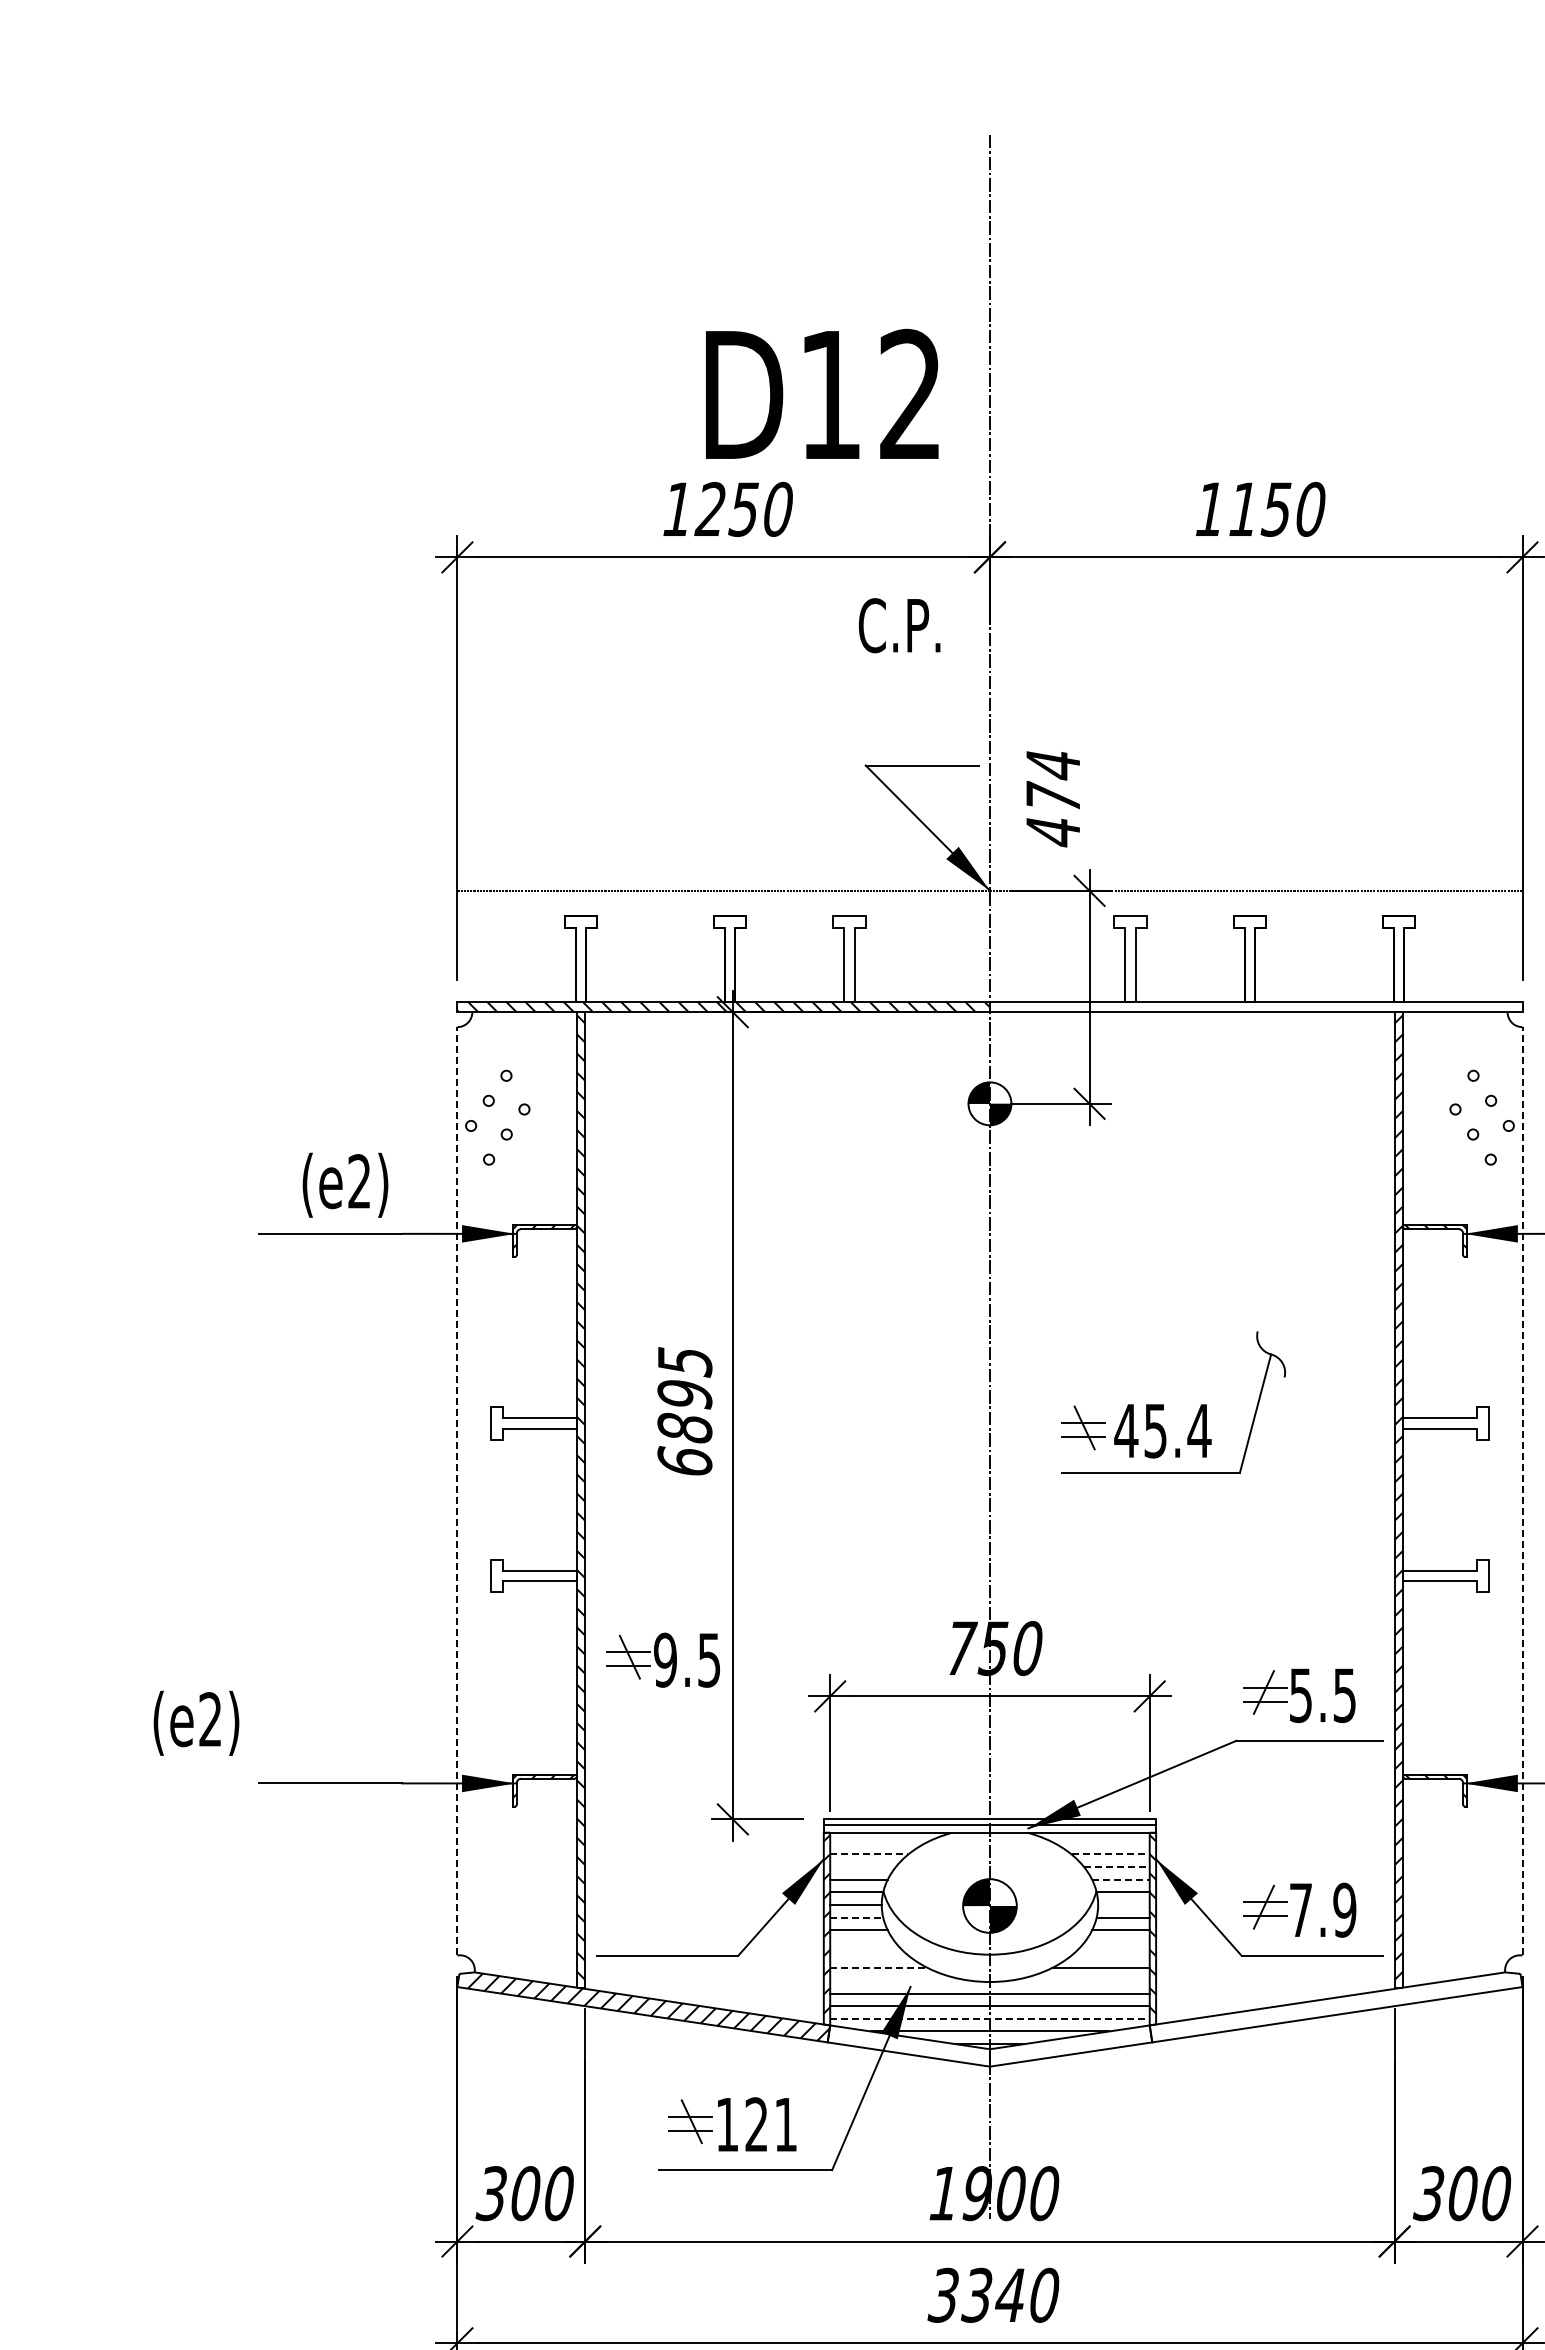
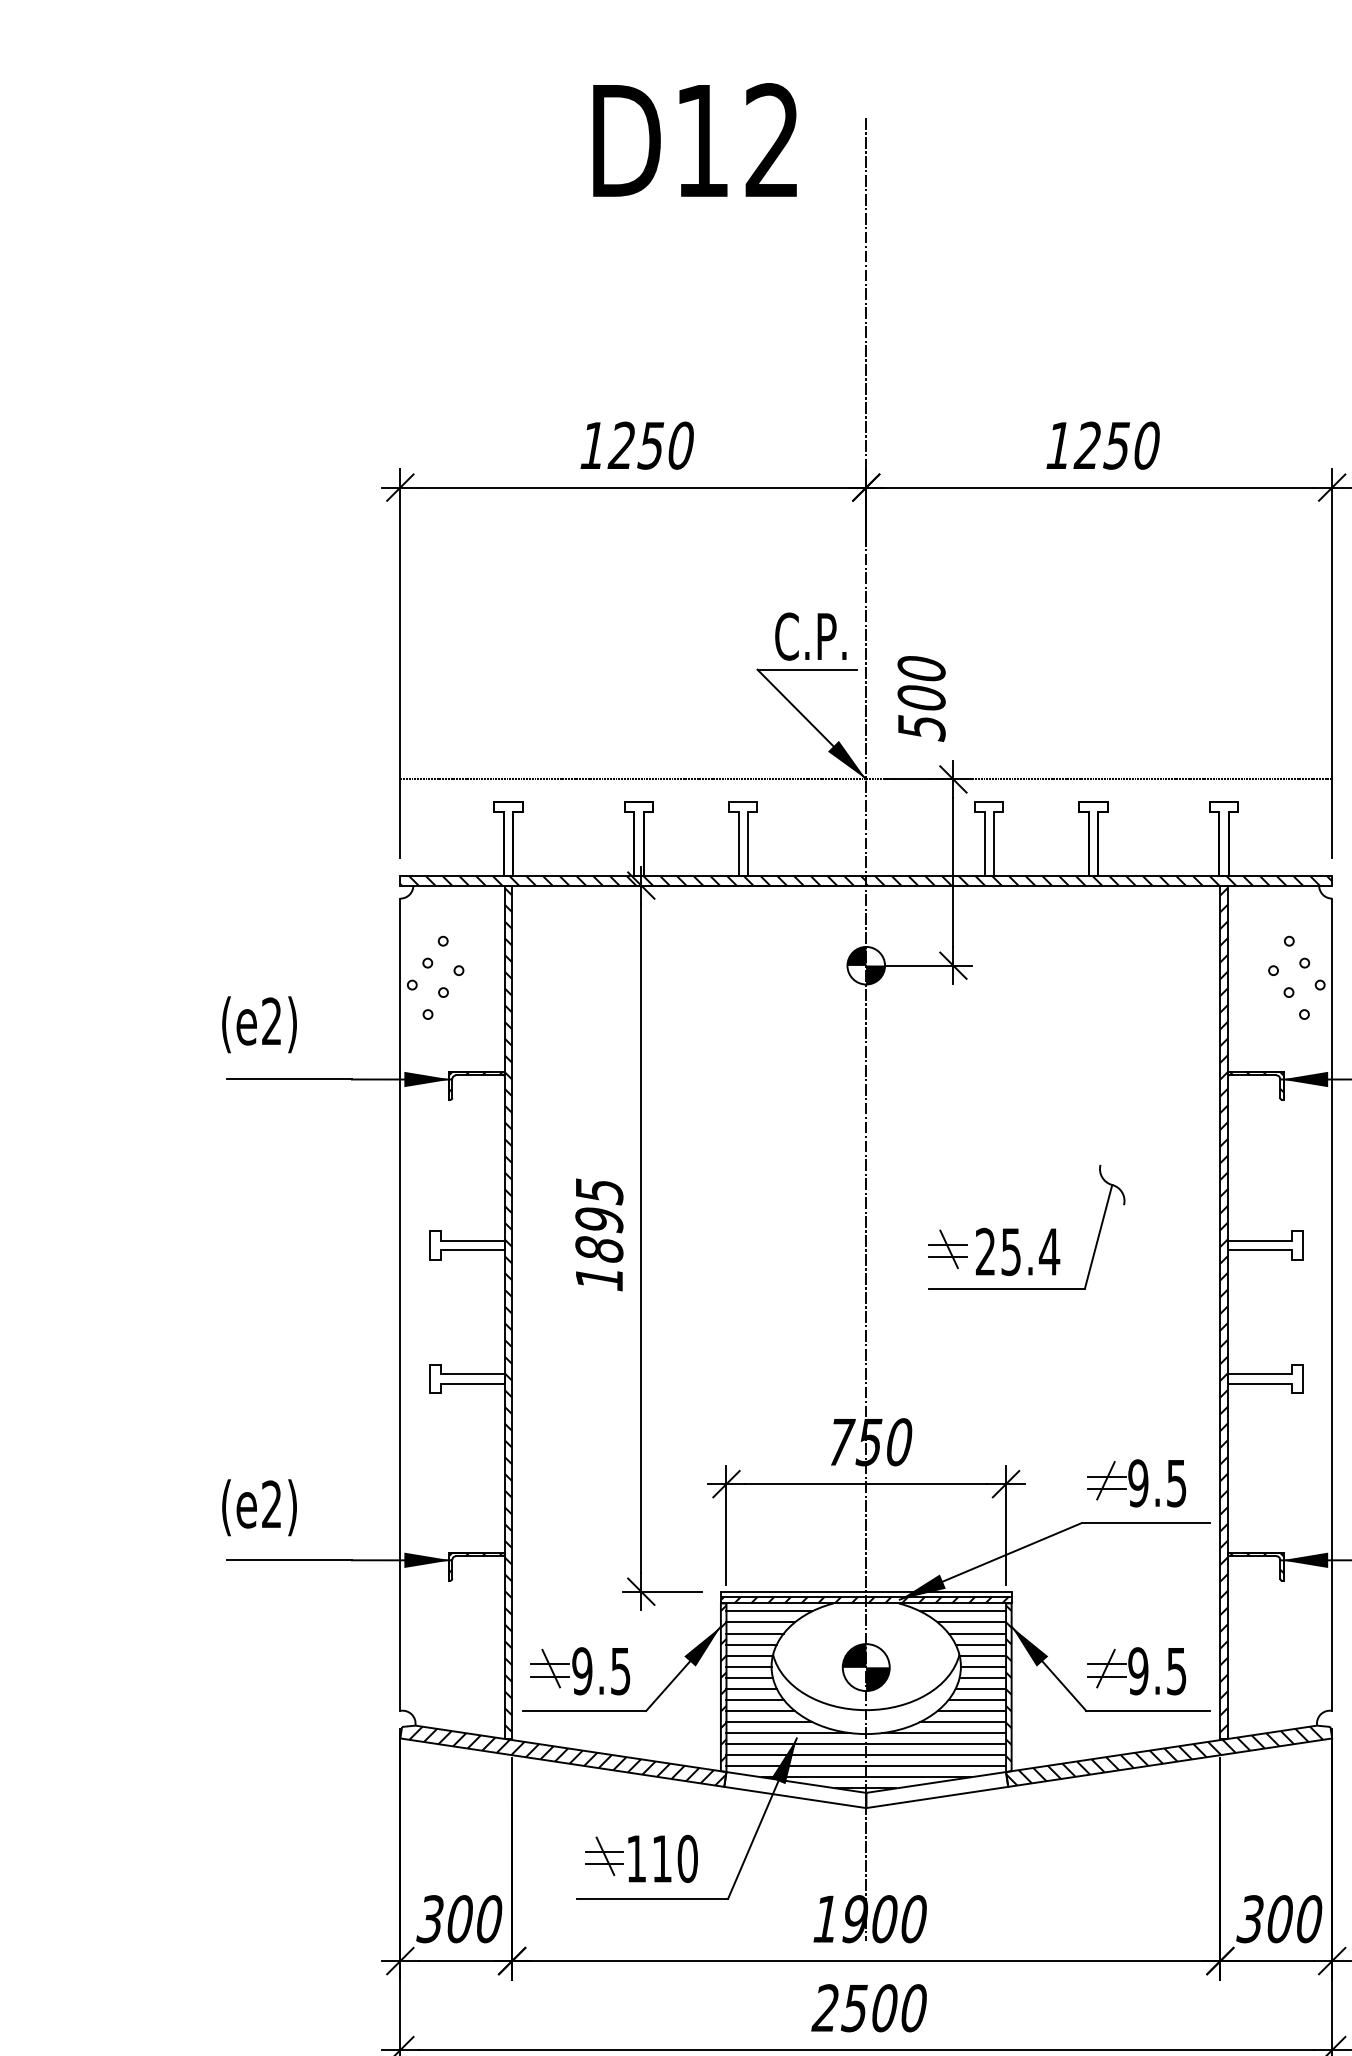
text: (822, 393) -> (695, 139), moved
text: (1241, 508) -> (1086, 444), 1150 -> 1250
text: (899, 625) -> (810, 636), moved
text: (1052, 798) -> (920, 698), 474 -> 500
hatch: (1255, 1006) -> (1098, 880), added
text: (345, 1184) -> (259, 1024), moved
text: (1126, 1430) -> (985, 1251), 45.4 -> 25.4
text: (684, 1460) -> (599, 1277), 6895 -> 1895
line: (457, 1490) -> (400, 1304), dashed -> solid
line: (1522, 1490) -> (1332, 1304), dashed -> solid
part: (662, 1659) -> (579, 1670), moved
text: (1300, 1695) -> (1137, 1483), 5.5 -> 9.5
text: (196, 1722) -> (259, 1507), moved
hatch: (987, 1828) -> (864, 1599), added
line: (879, 1841) -> (769, 1611), added
line: (1100, 1841) -> (962, 1611), added
line: (869, 1854) -> (760, 1622), dashed -> solid
line: (1111, 1854) -> (972, 1622), dashed -> solid
line: (862, 1867) -> (754, 1633), added
line: (1116, 1867) -> (976, 1633), dashed -> solid
line: (1120, 1879) -> (980, 1644), dashed -> solid
line: (1123, 1905) -> (983, 1667), added
text: (1322, 1909) -> (1157, 1670), 7.9 -> 9.5
line: (856, 1917) -> (749, 1677), dashed -> solid
line: (862, 1942) -> (754, 1699), added
line: (1116, 1942) -> (976, 1699), added
line: (869, 1955) -> (760, 1710), added
line: (1110, 1955) -> (971, 1710), added
line: (879, 1968) -> (769, 1722), dashed -> solid
line: (900, 1980) -> (787, 1732), added
line: (1078, 1980) -> (943, 1732), added
hatch: (1331, 2006) -> (1165, 1755), added
line: (989, 2018) -> (865, 1765), dashed -> solid
text: (771, 2124) -> (675, 1858), 121 -> 110
text: (976, 2294) -> (854, 2007), 3340 -> 2500

